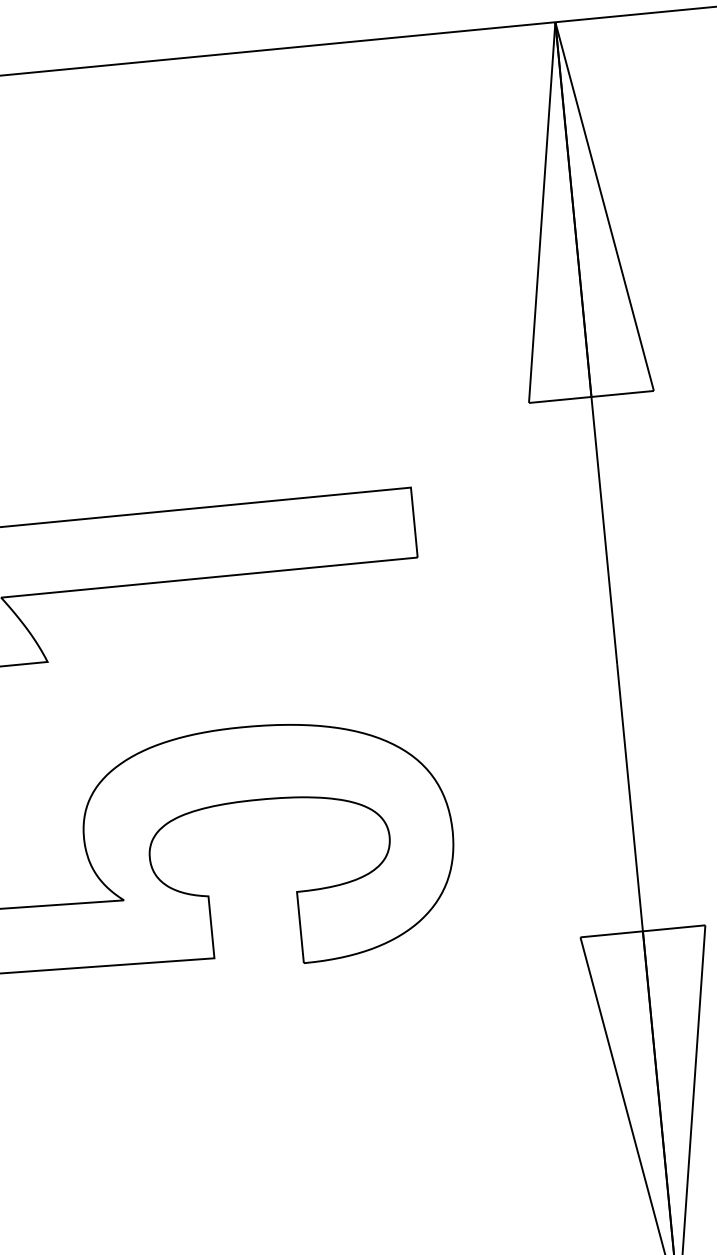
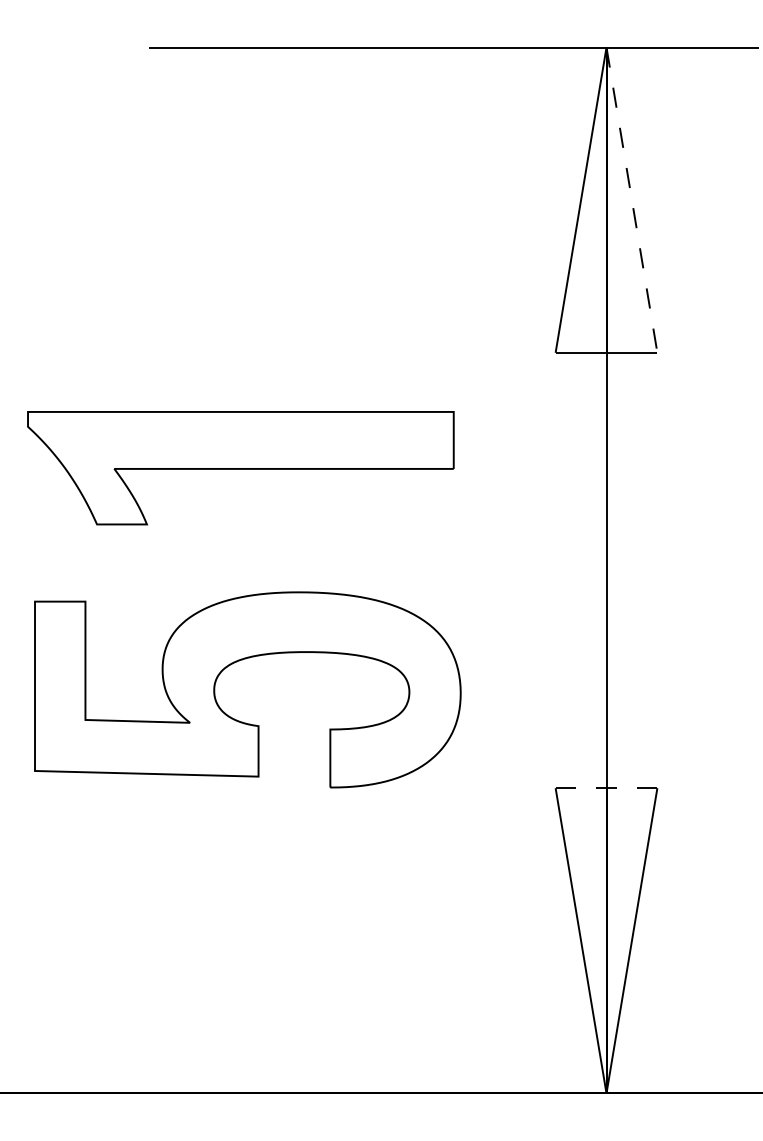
line: (604, 207) -> (631, 200), solid -> dashed
line: (642, 931) -> (606, 788), solid -> dashed

